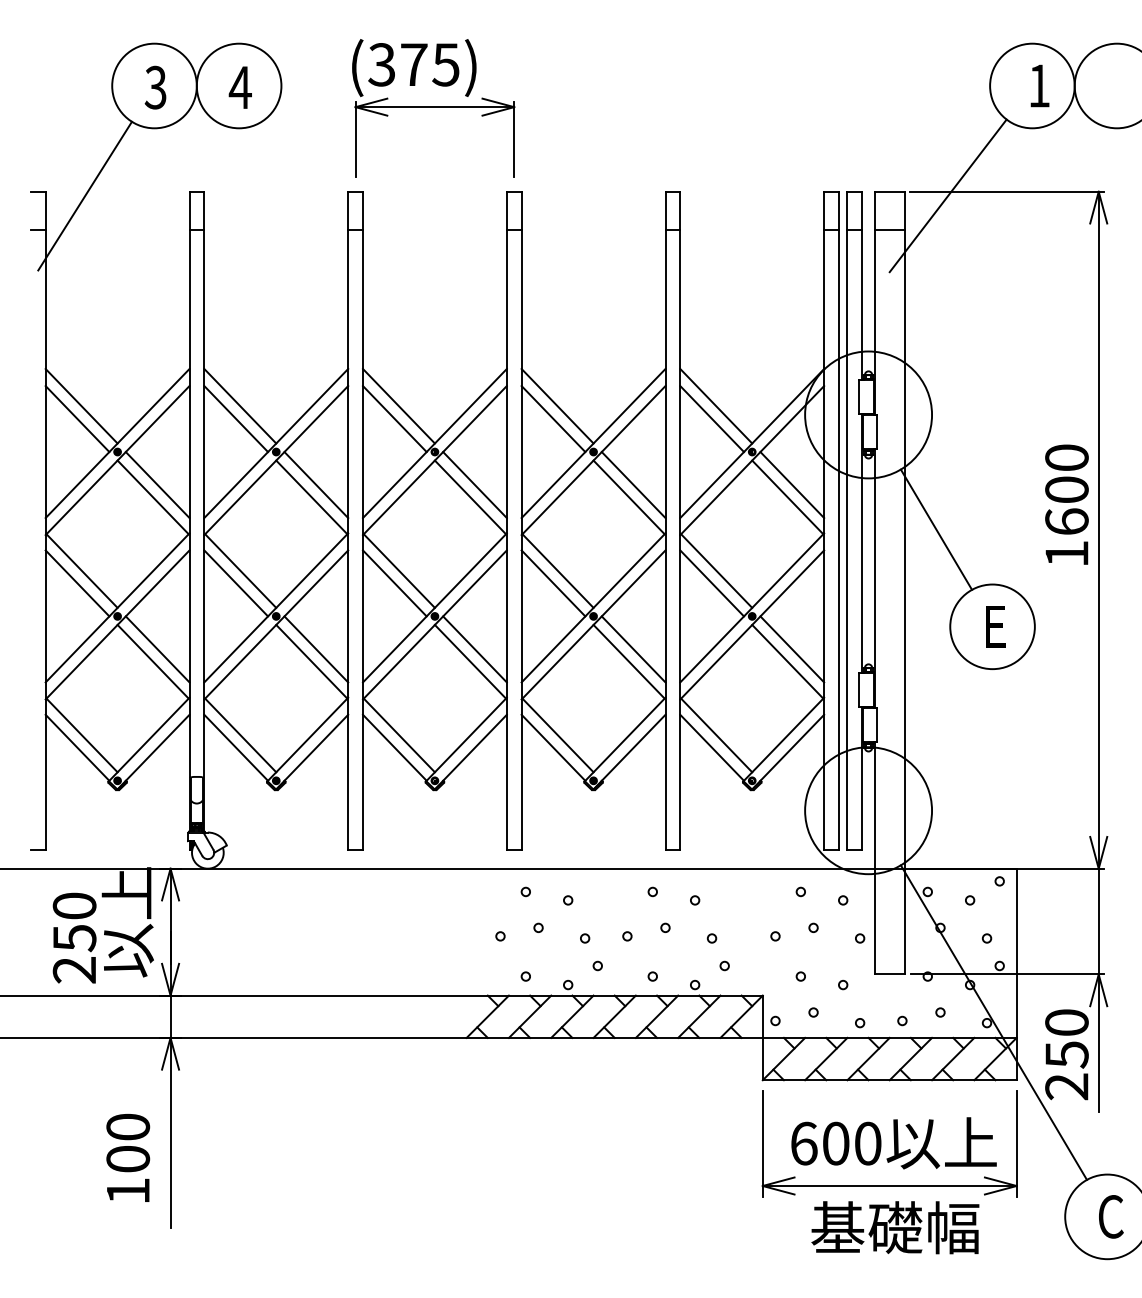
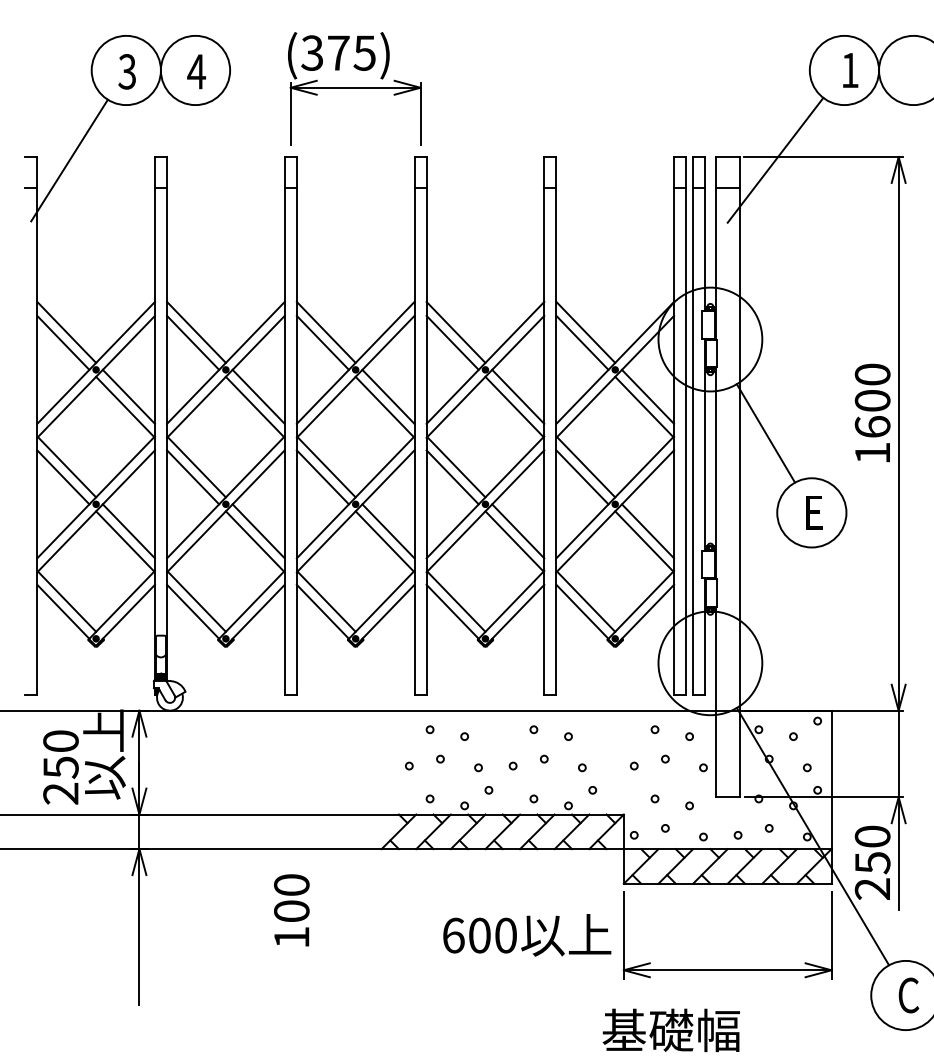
text: (894, 1143) -> (527, 935), moved
text: (127, 1158) -> (291, 910), moved
text: (894, 1227) -> (670, 1030), moved

